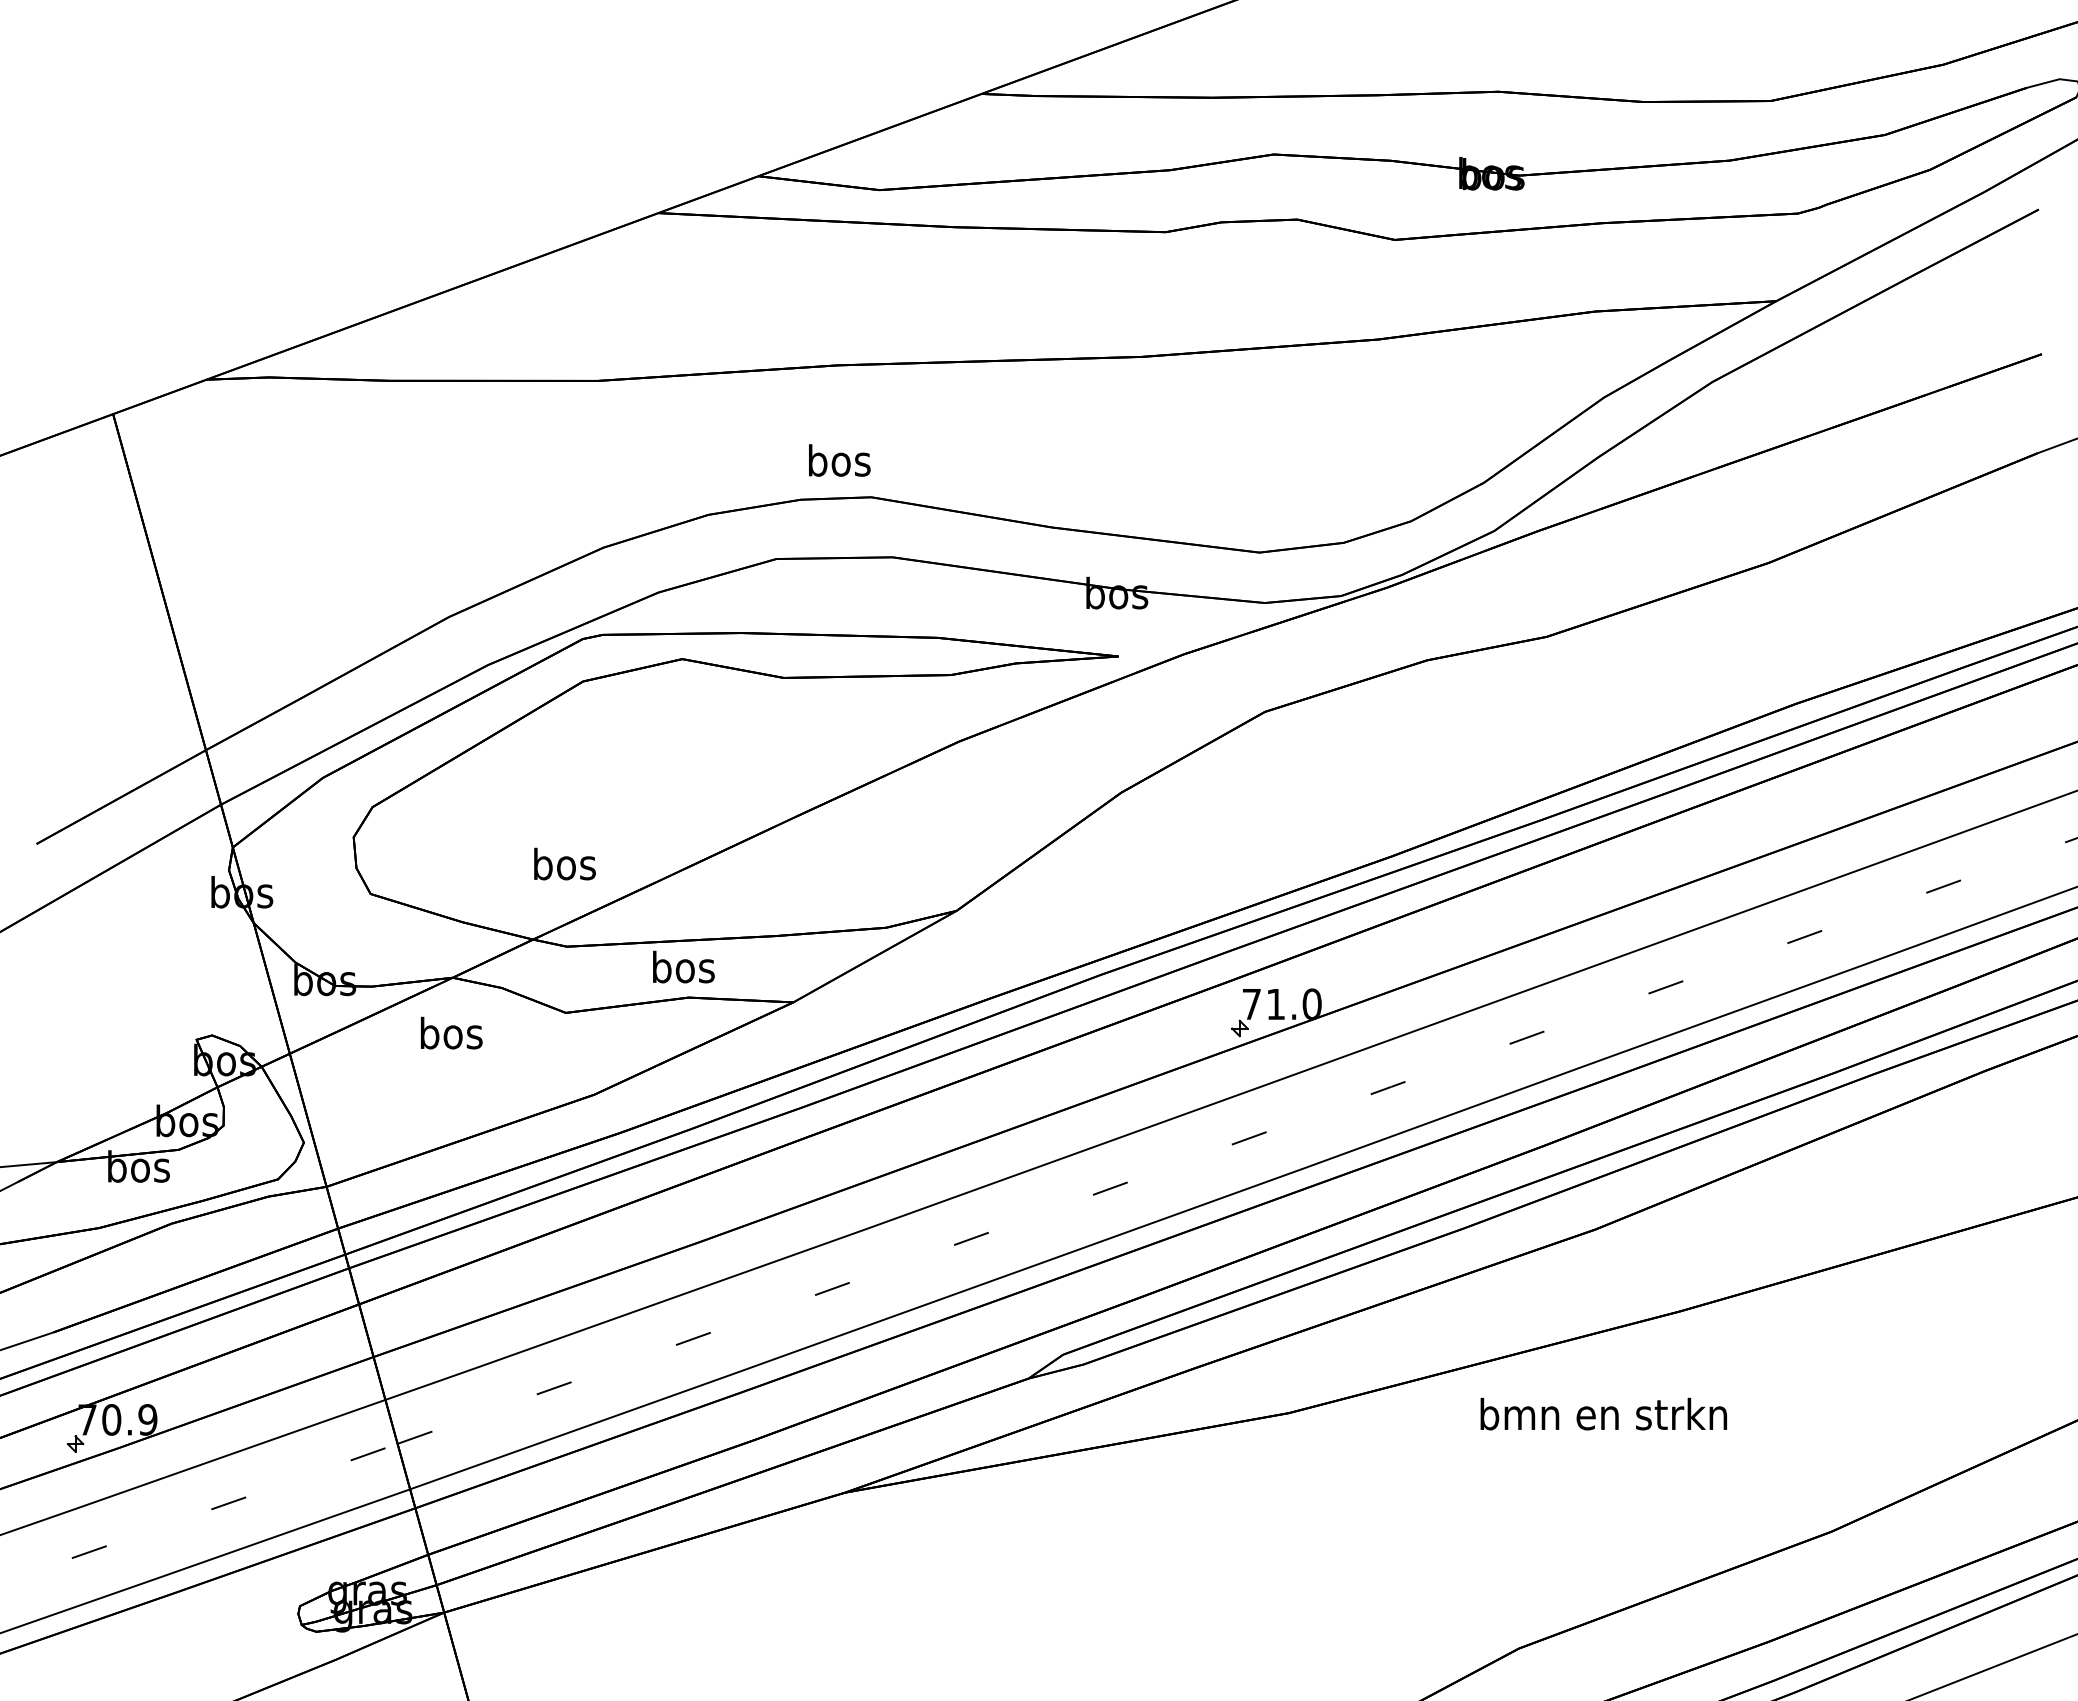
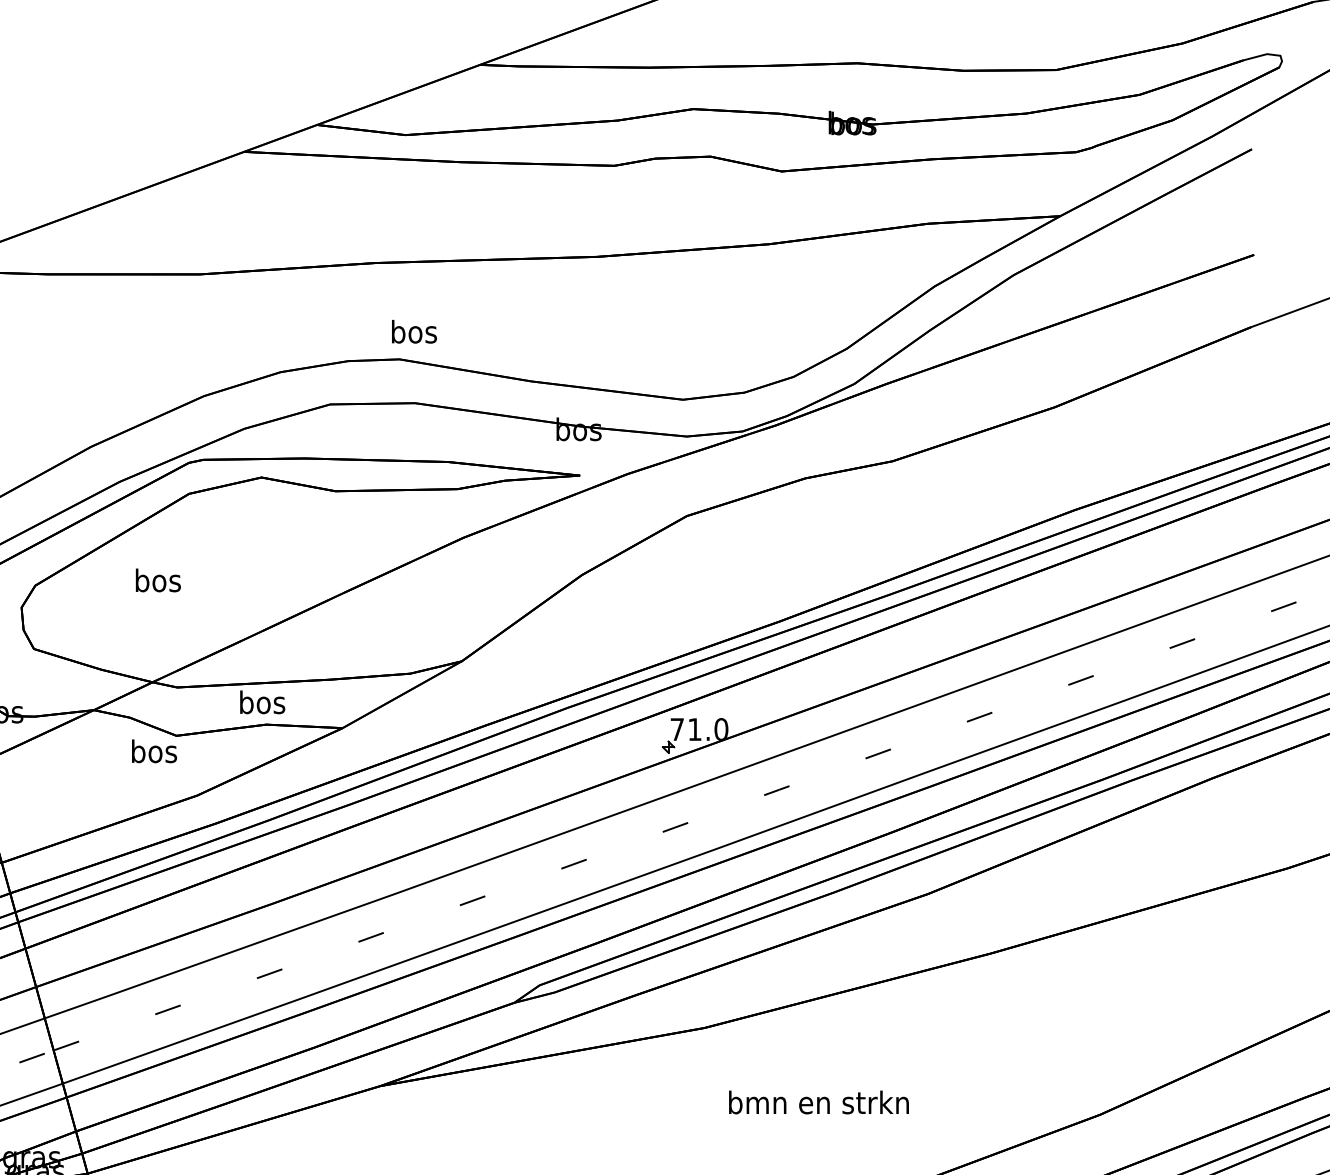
text: (839, 460) -> (414, 331), moved
text: (564, 863) -> (157, 580), moved
text: (451, 1032) -> (154, 750), moved
text: (1603, 1413) -> (818, 1102), moved

